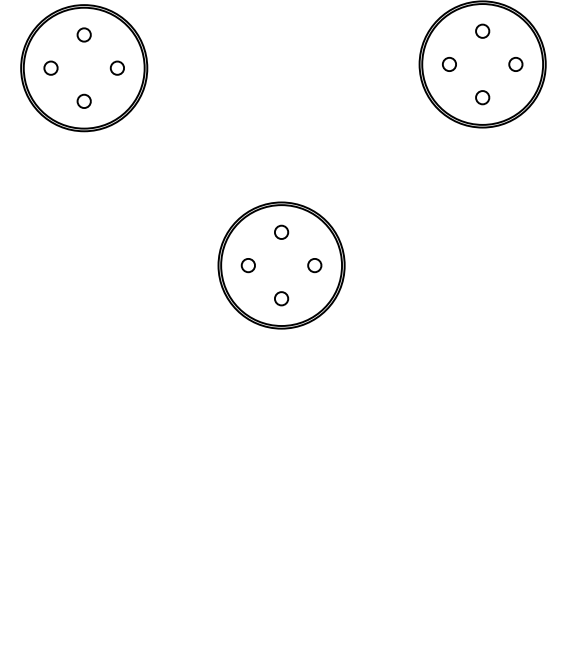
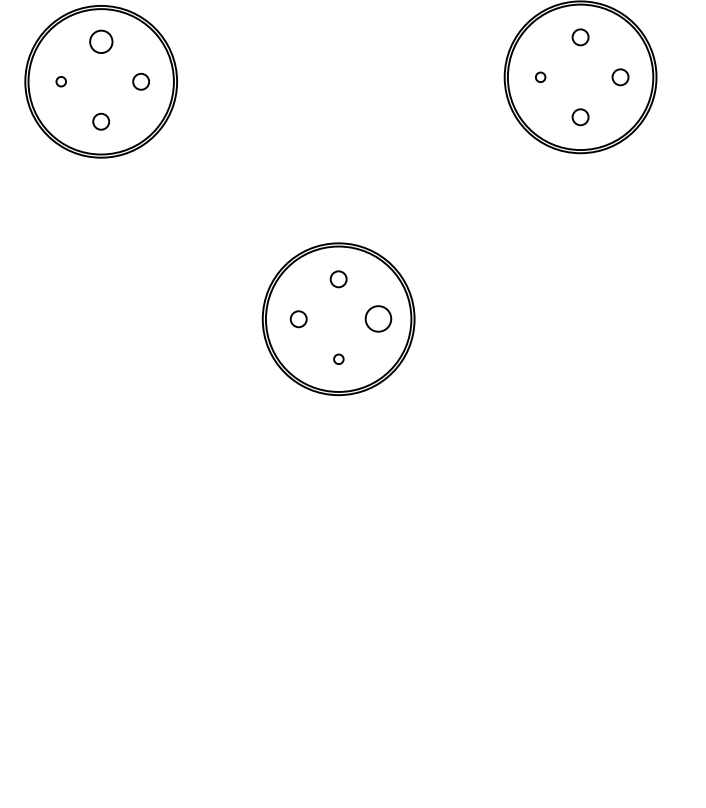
circle: (83, 34) -> (100, 41), size x1.4
circle: (449, 64) -> (540, 77), size x0.6
circle: (50, 67) -> (60, 80), size x0.6
circle: (314, 265) -> (378, 319), size x1.6
circle: (281, 298) -> (338, 358), size x0.6

